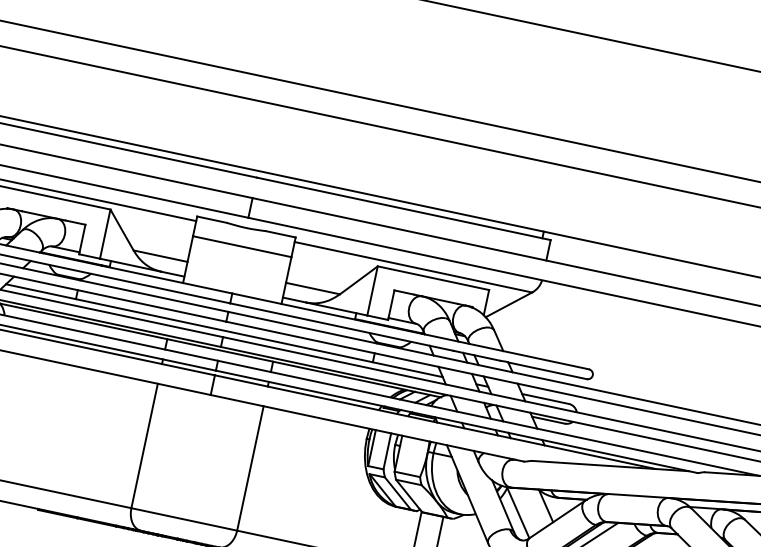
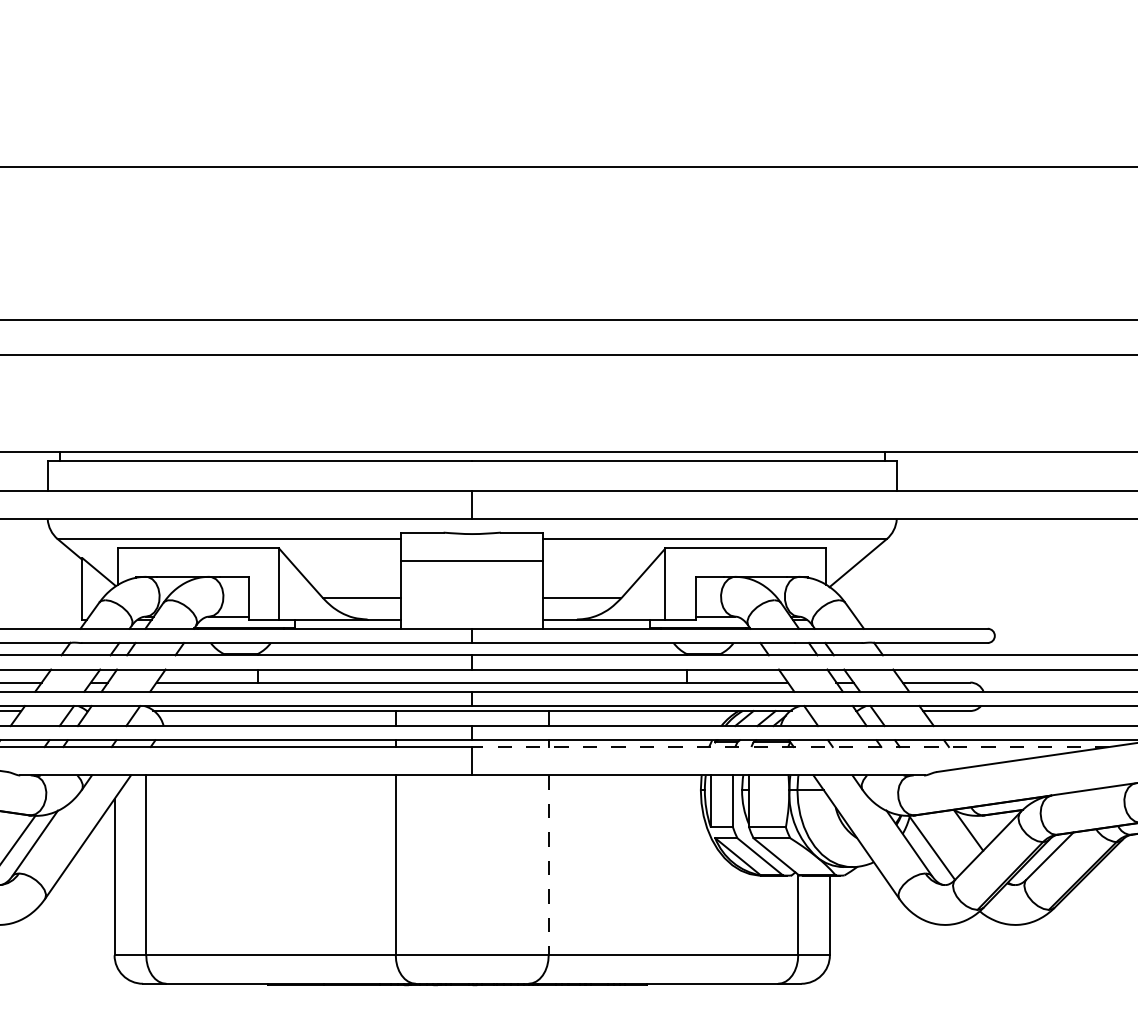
line: (435, 422) -> (790, 747), solid -> dashed
line: (250, 468) -> (548, 865), solid -> dashed

